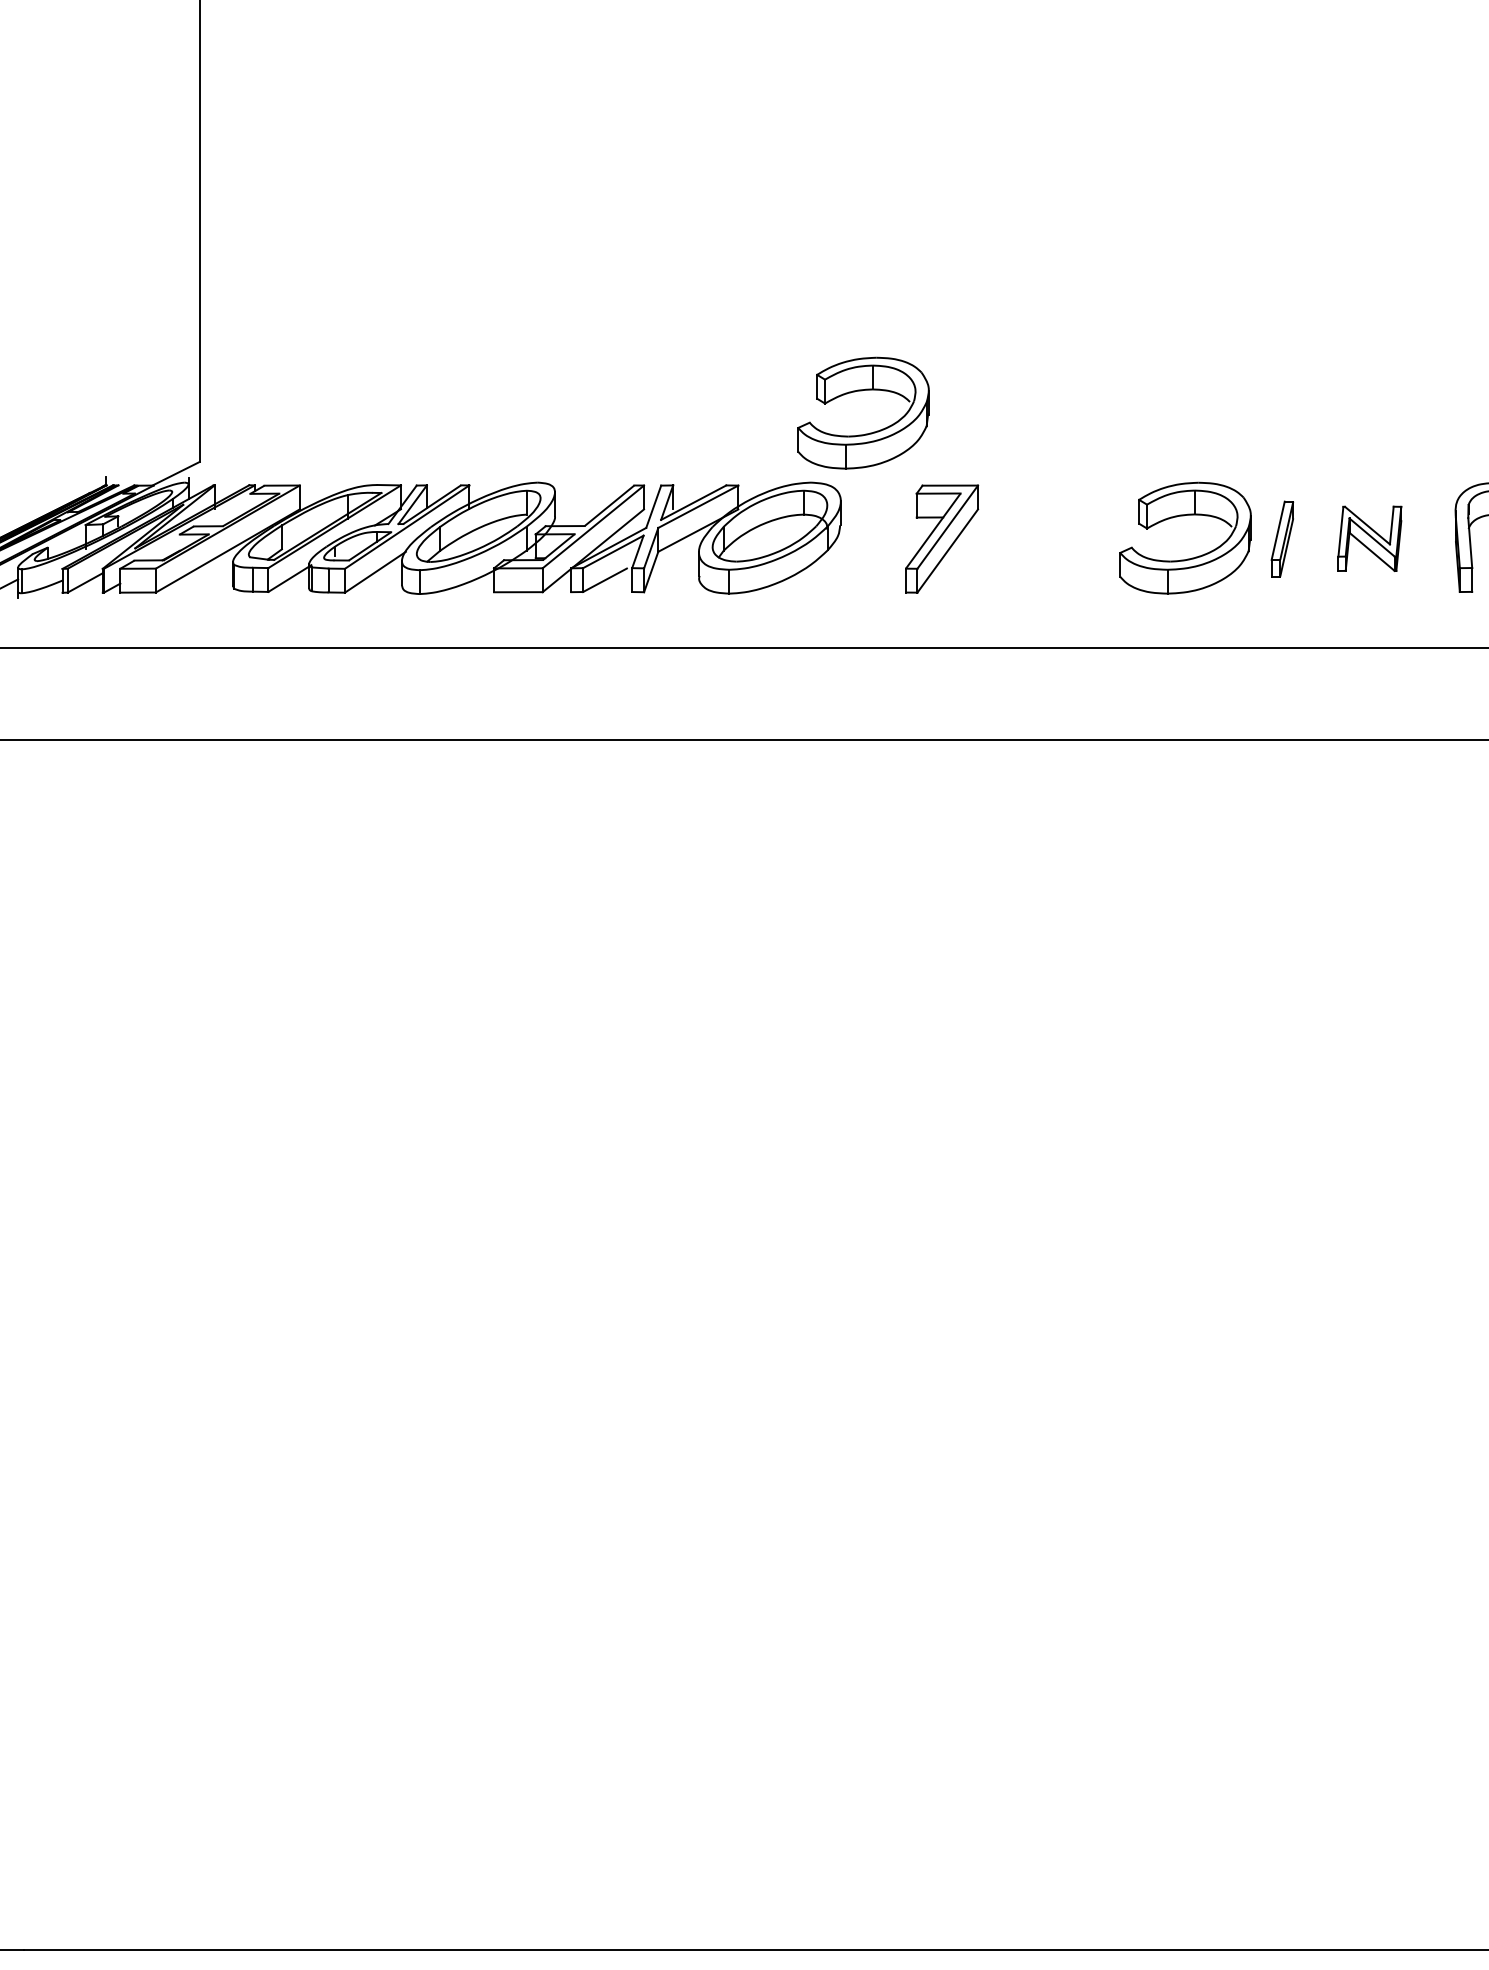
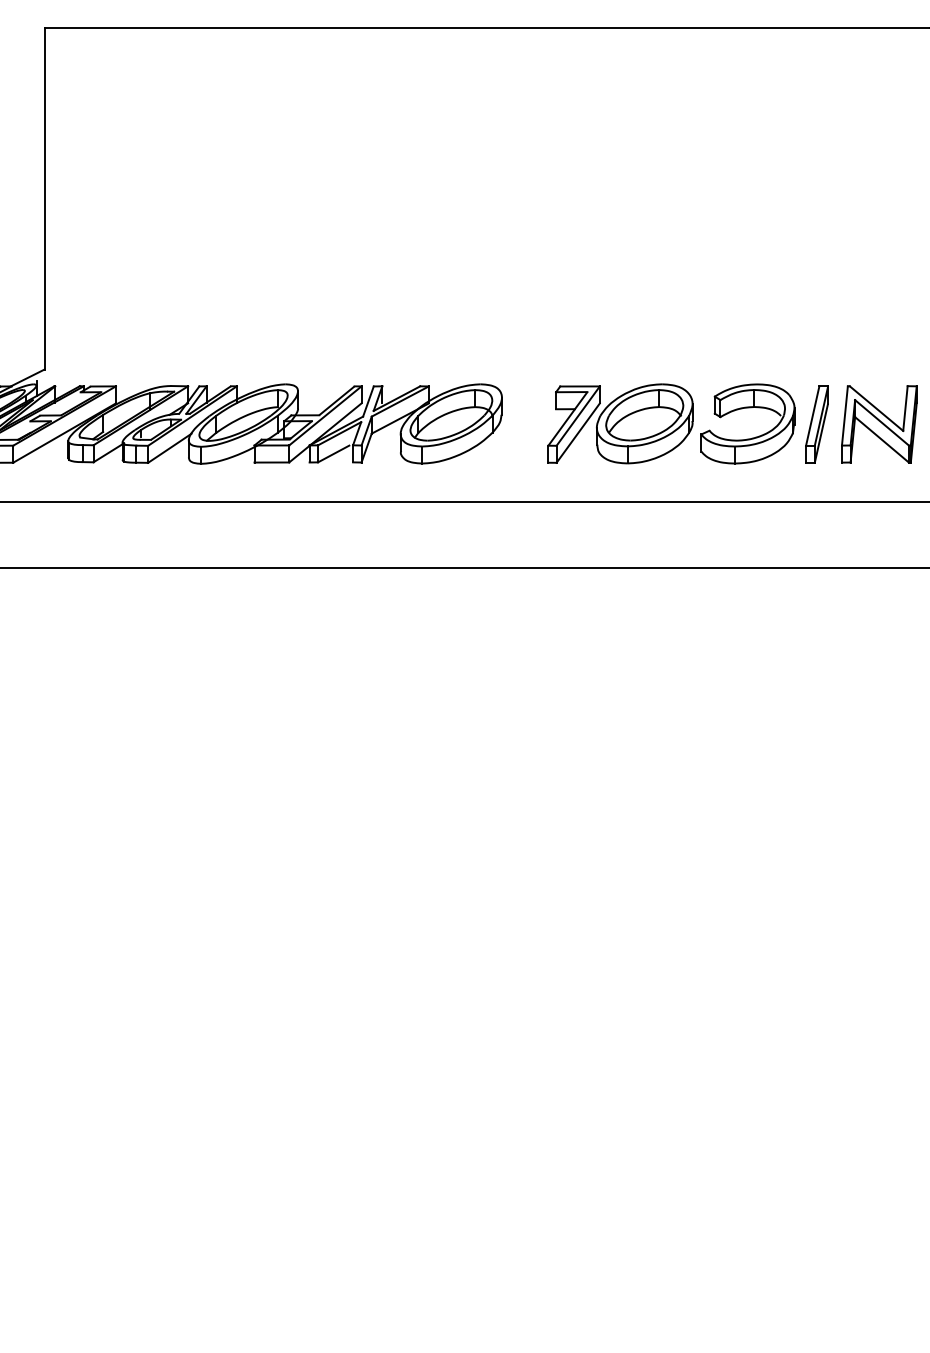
part: (862, 391) -> (517, 319), removed
part: (1040, 537) -> (644, 423), added
part: (1282, 538) -> (817, 424), size x1.43
part: (1369, 538) -> (879, 424), size x1.67

